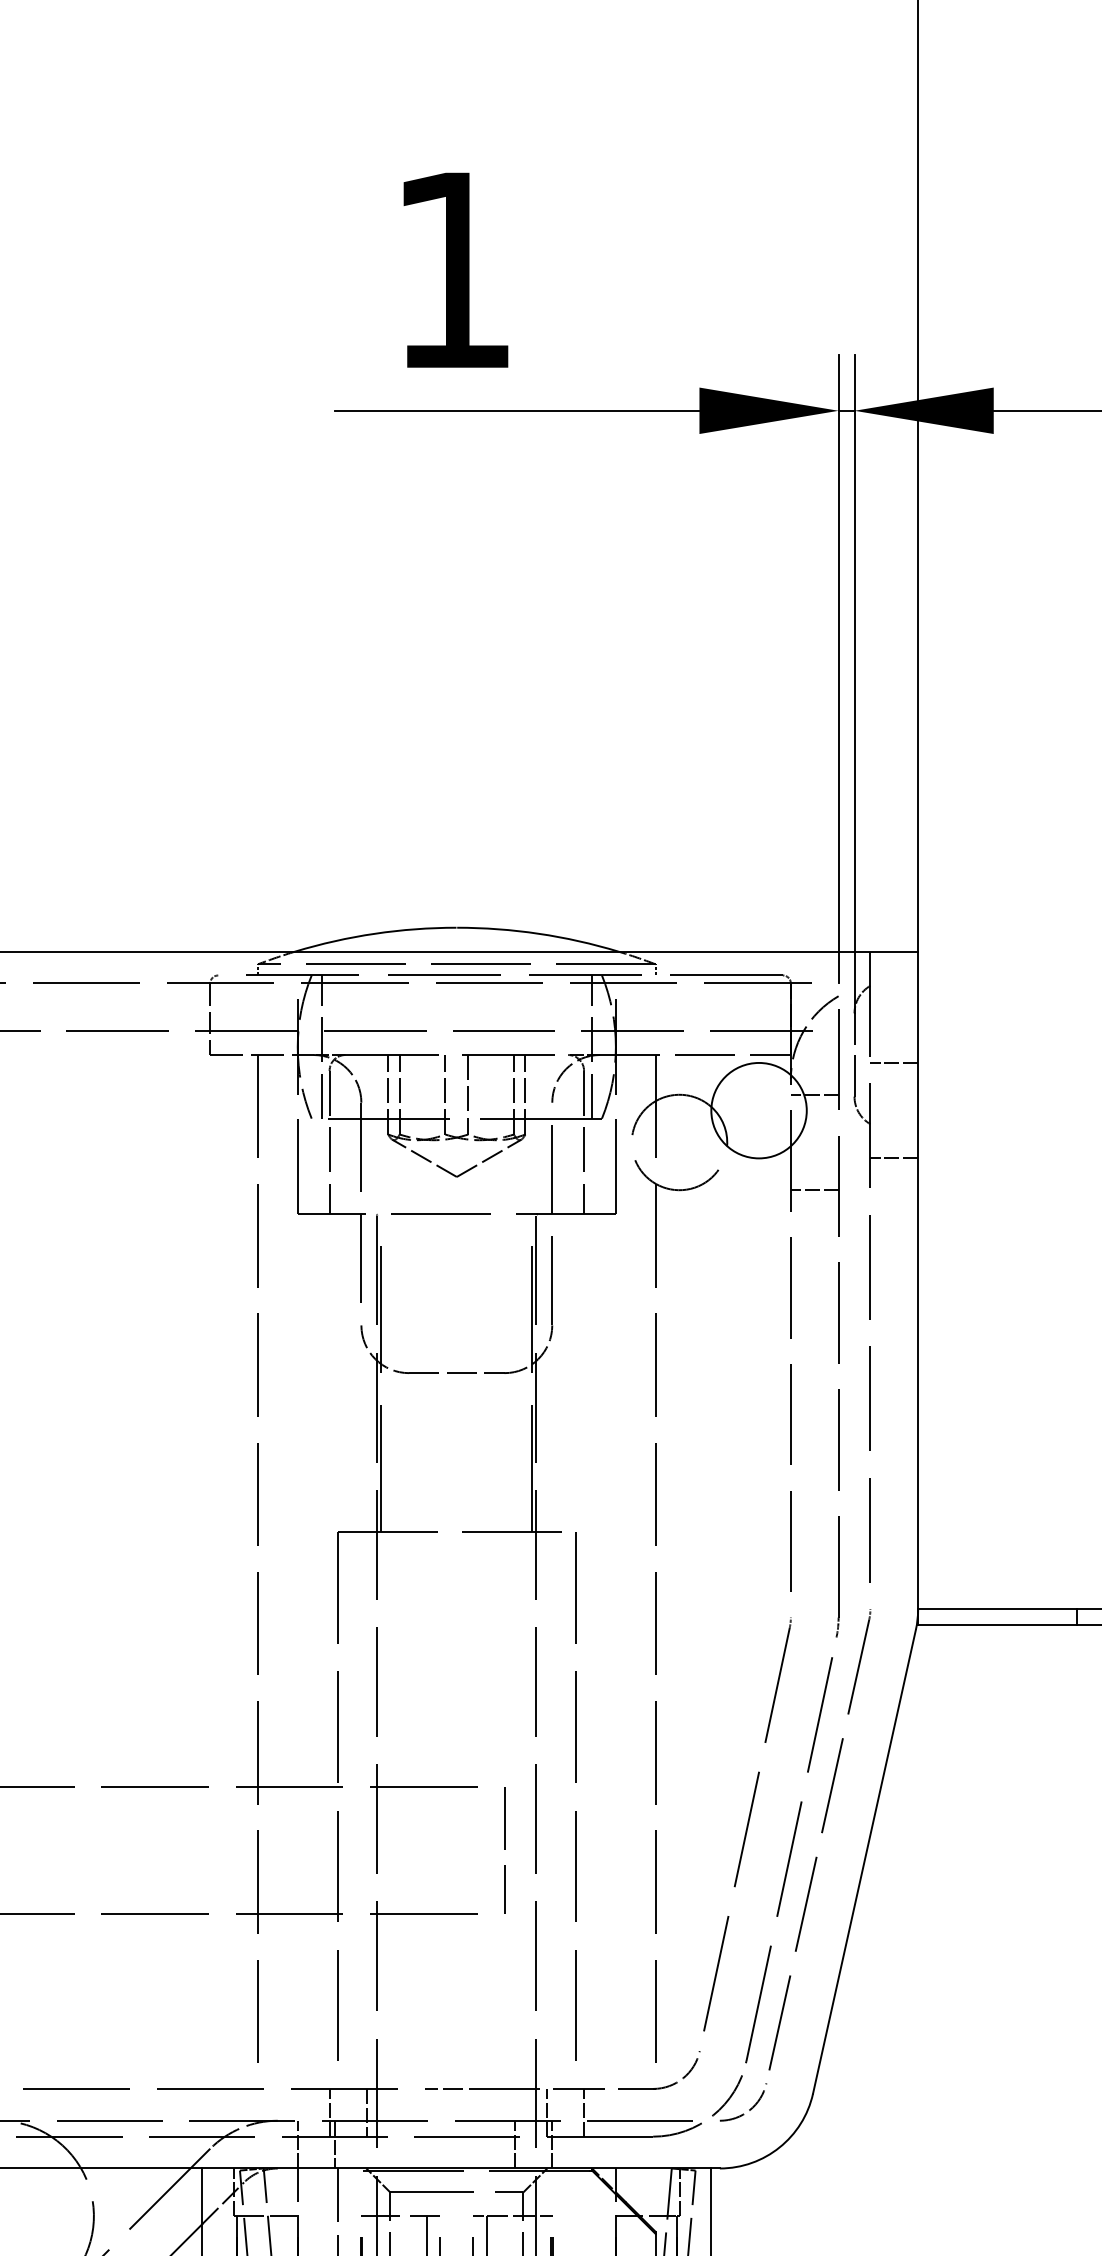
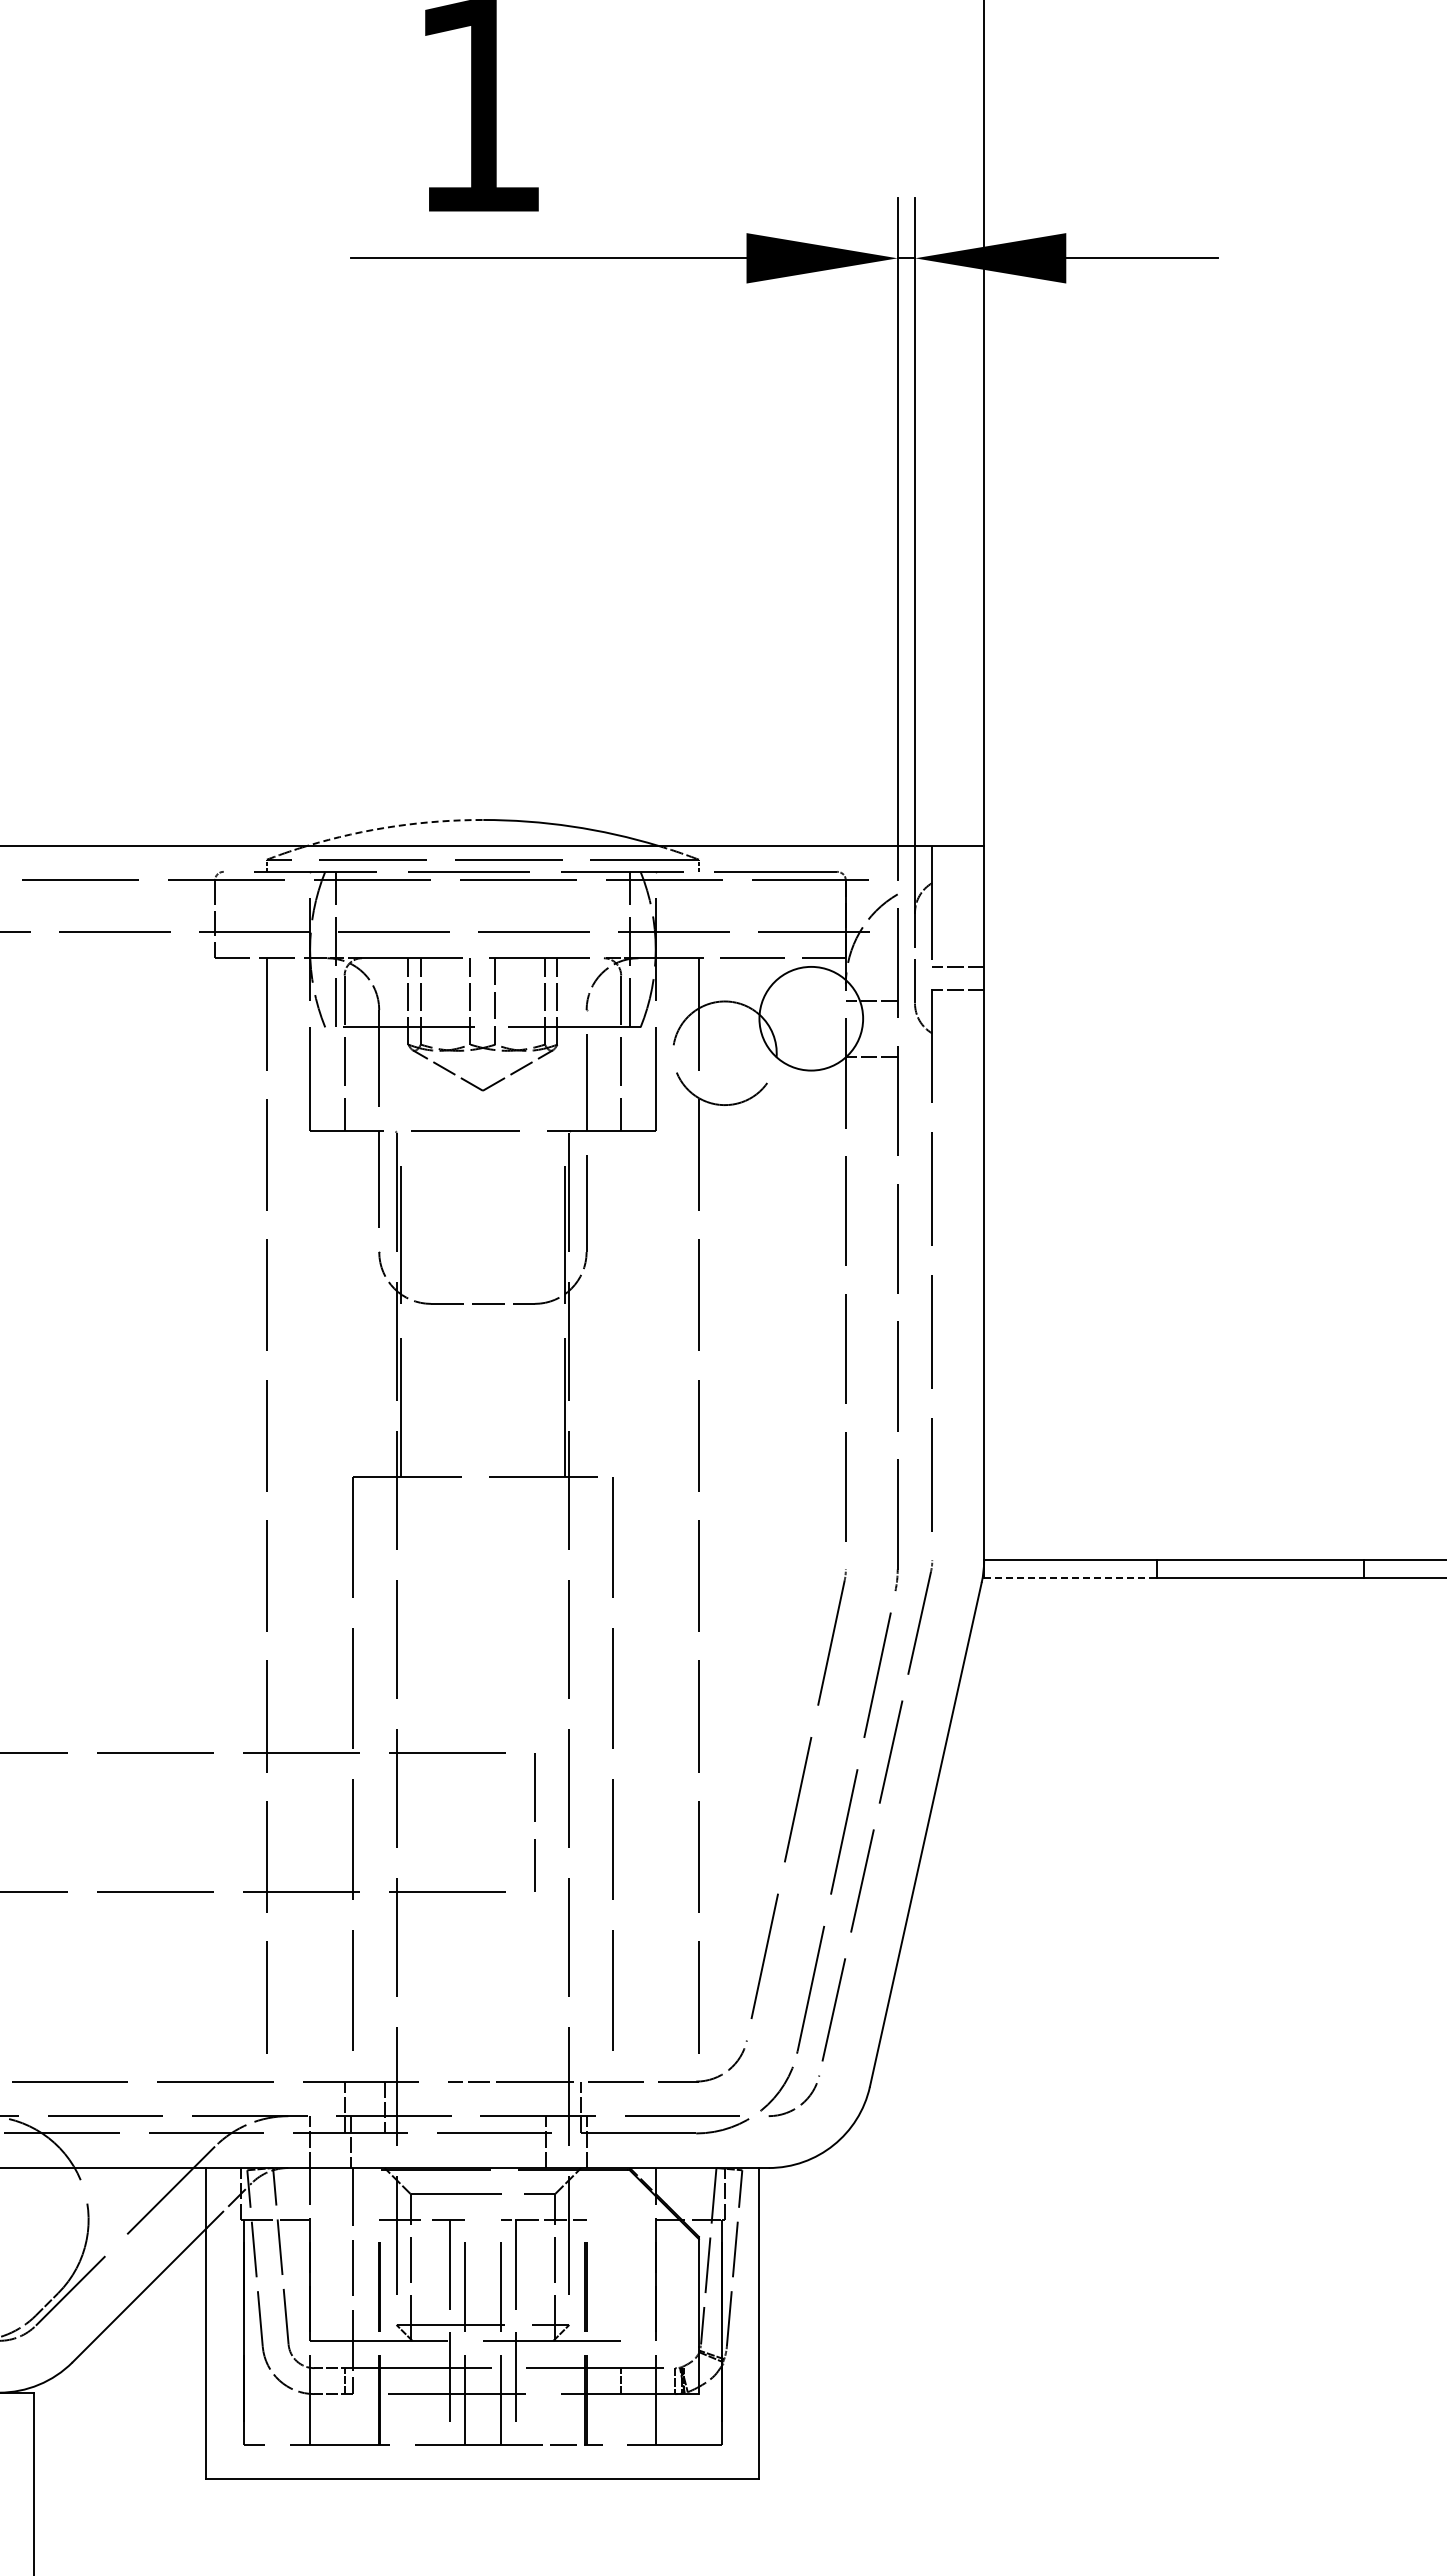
arc: (375, 933) -> (394, 826), solid -> dashed
line: (894, 1158) -> (958, 989), moved
line: (814, 1190) -> (871, 1057), moved
line: (998, 1624) -> (1071, 1577), solid -> dashed
line: (584, 2112) -> (621, 2107), removed

